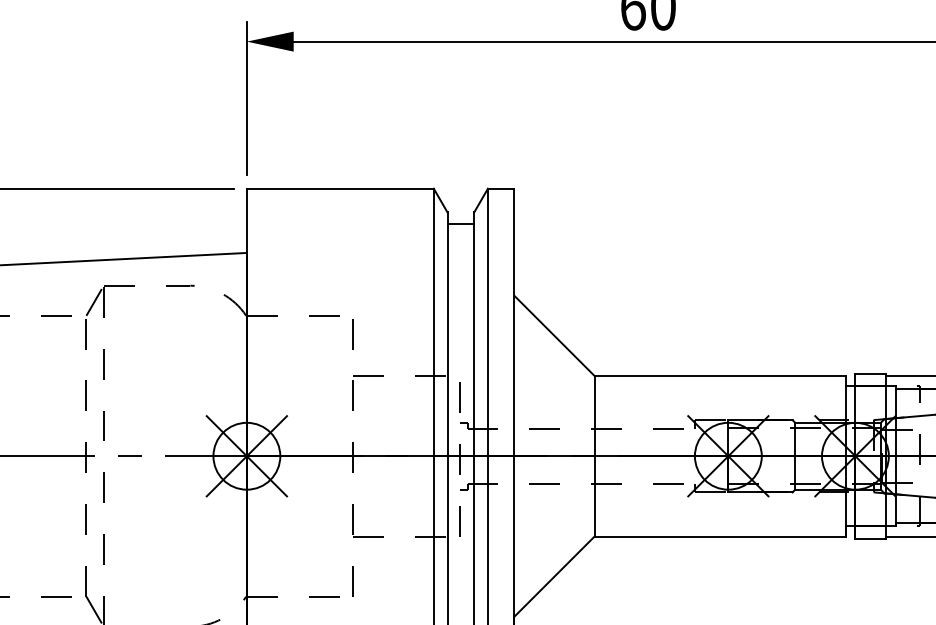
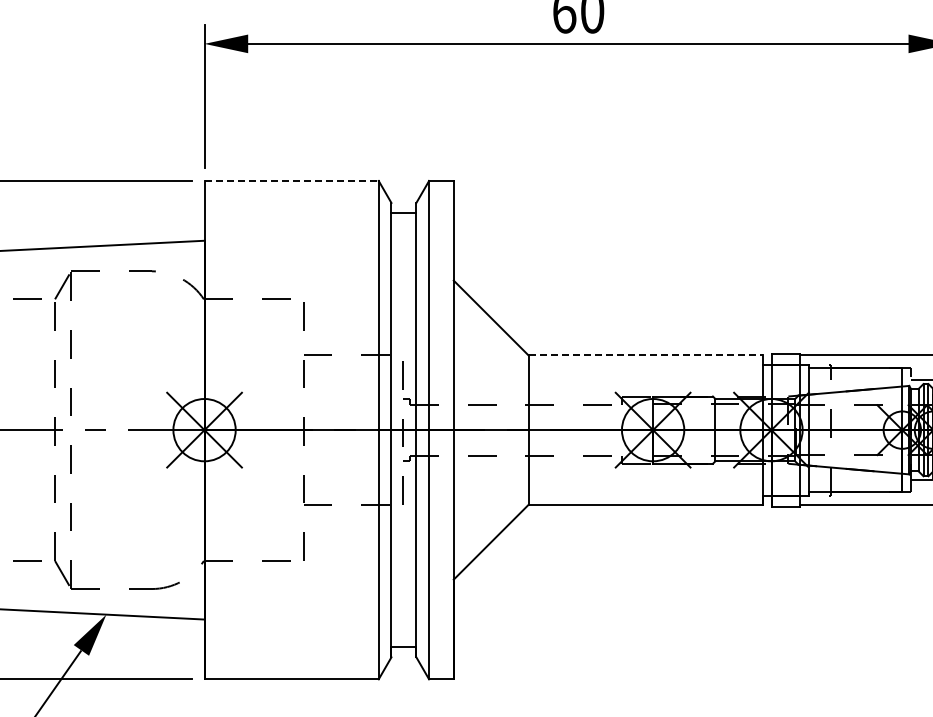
line: (341, 188) -> (292, 180), solid -> dashed
line: (721, 376) -> (646, 355), solid -> dashed

